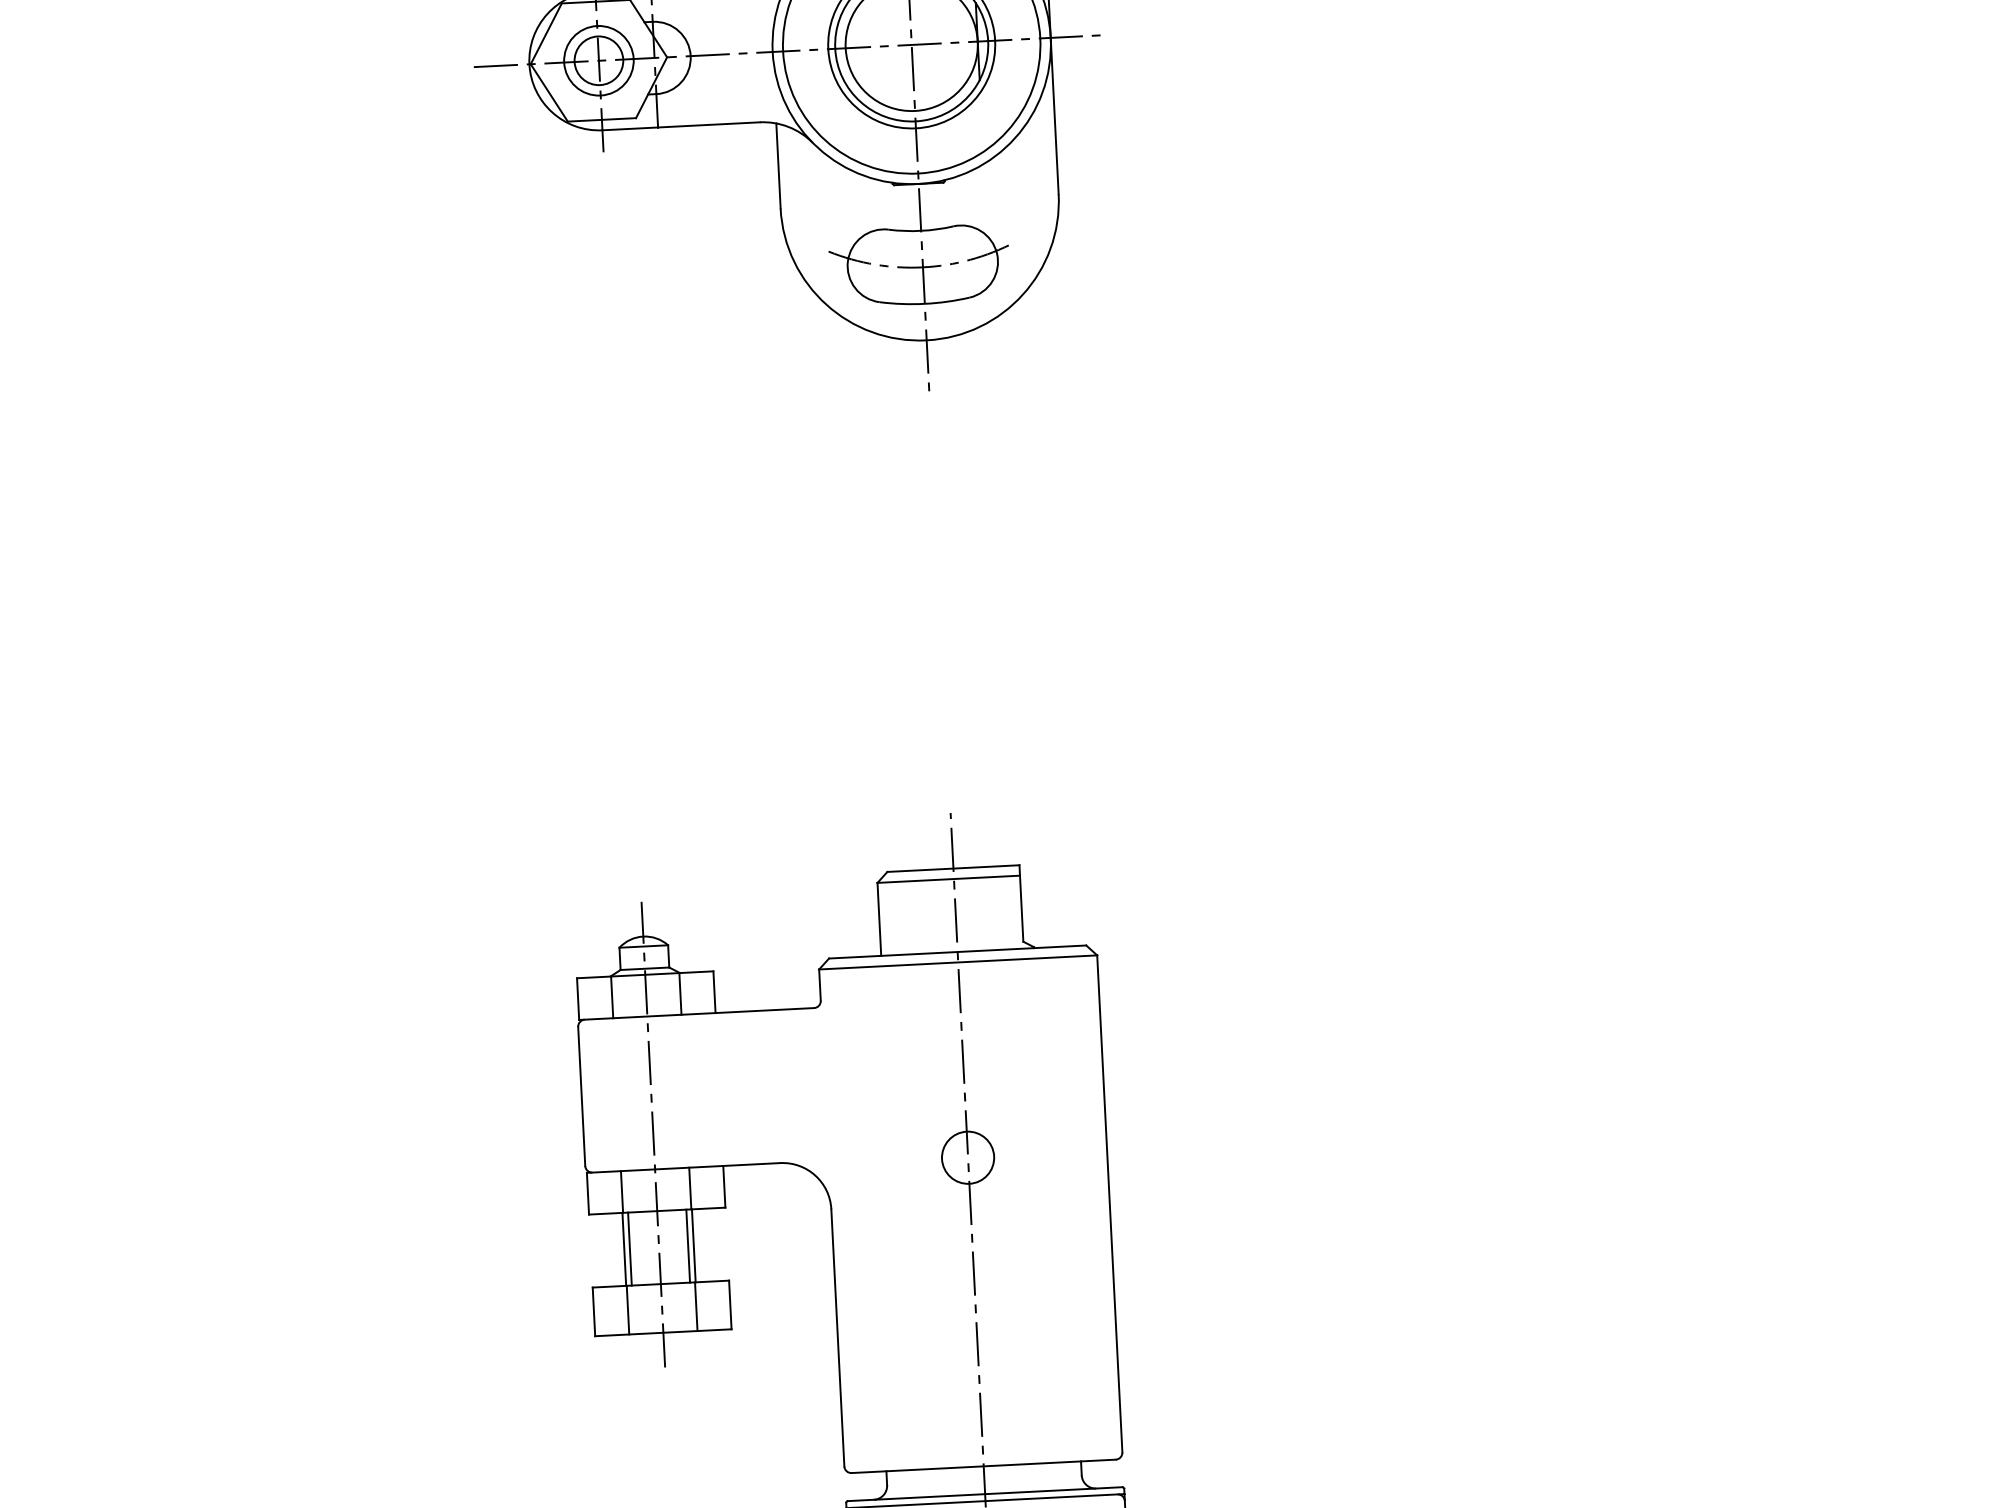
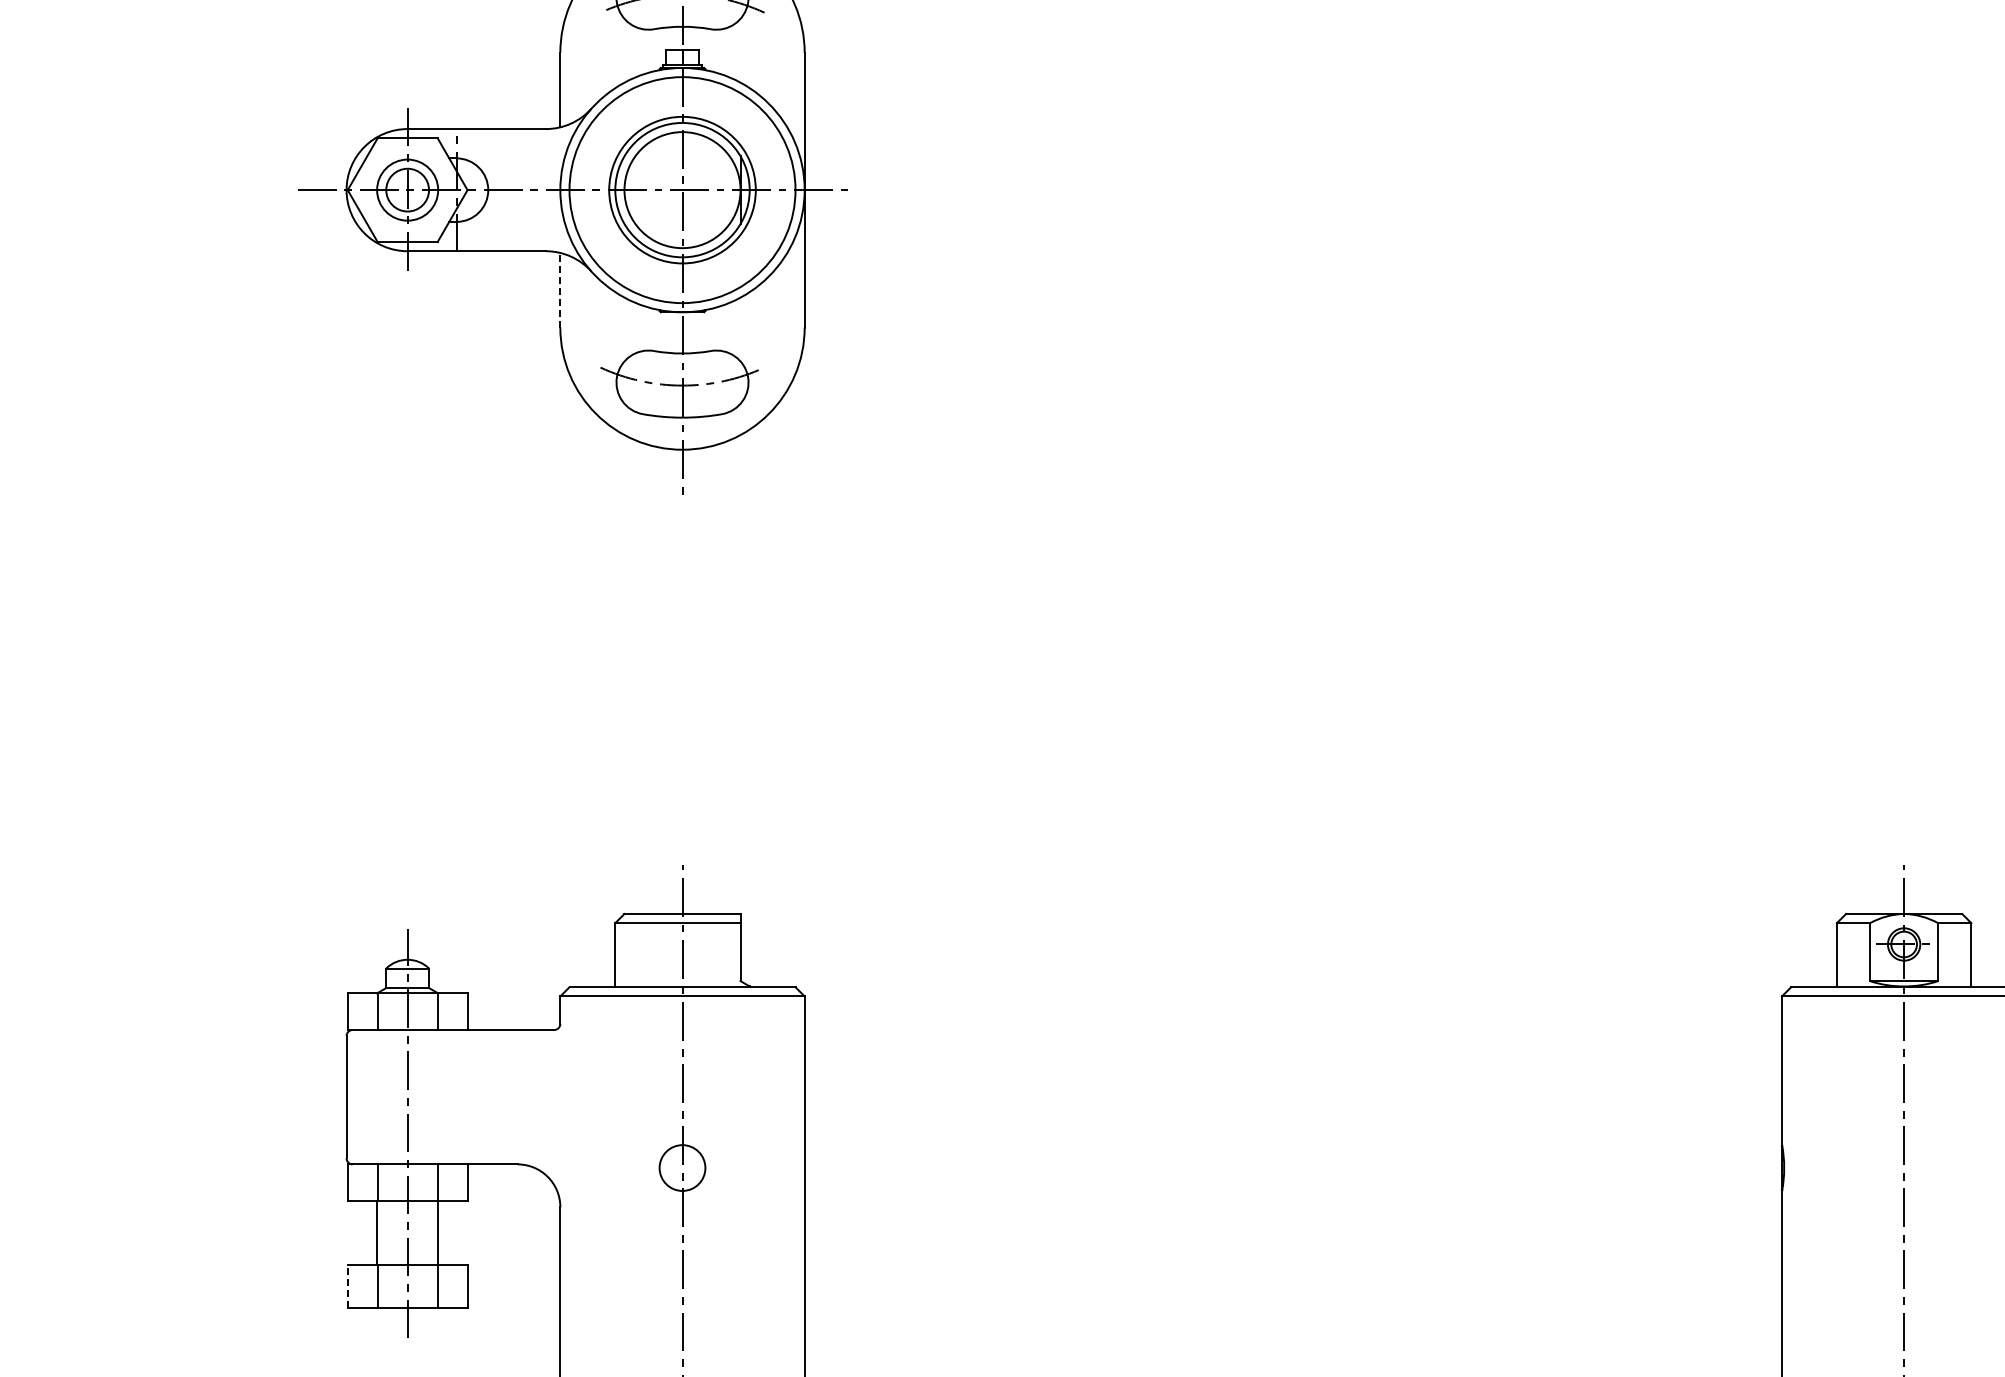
line: (778, 165) -> (560, 289), solid -> dashed
line: (688, 1246) -> (433, 1233), removed
line: (630, 1249) -> (382, 1233), removed
line: (593, 1311) -> (347, 1286), solid -> dashed

